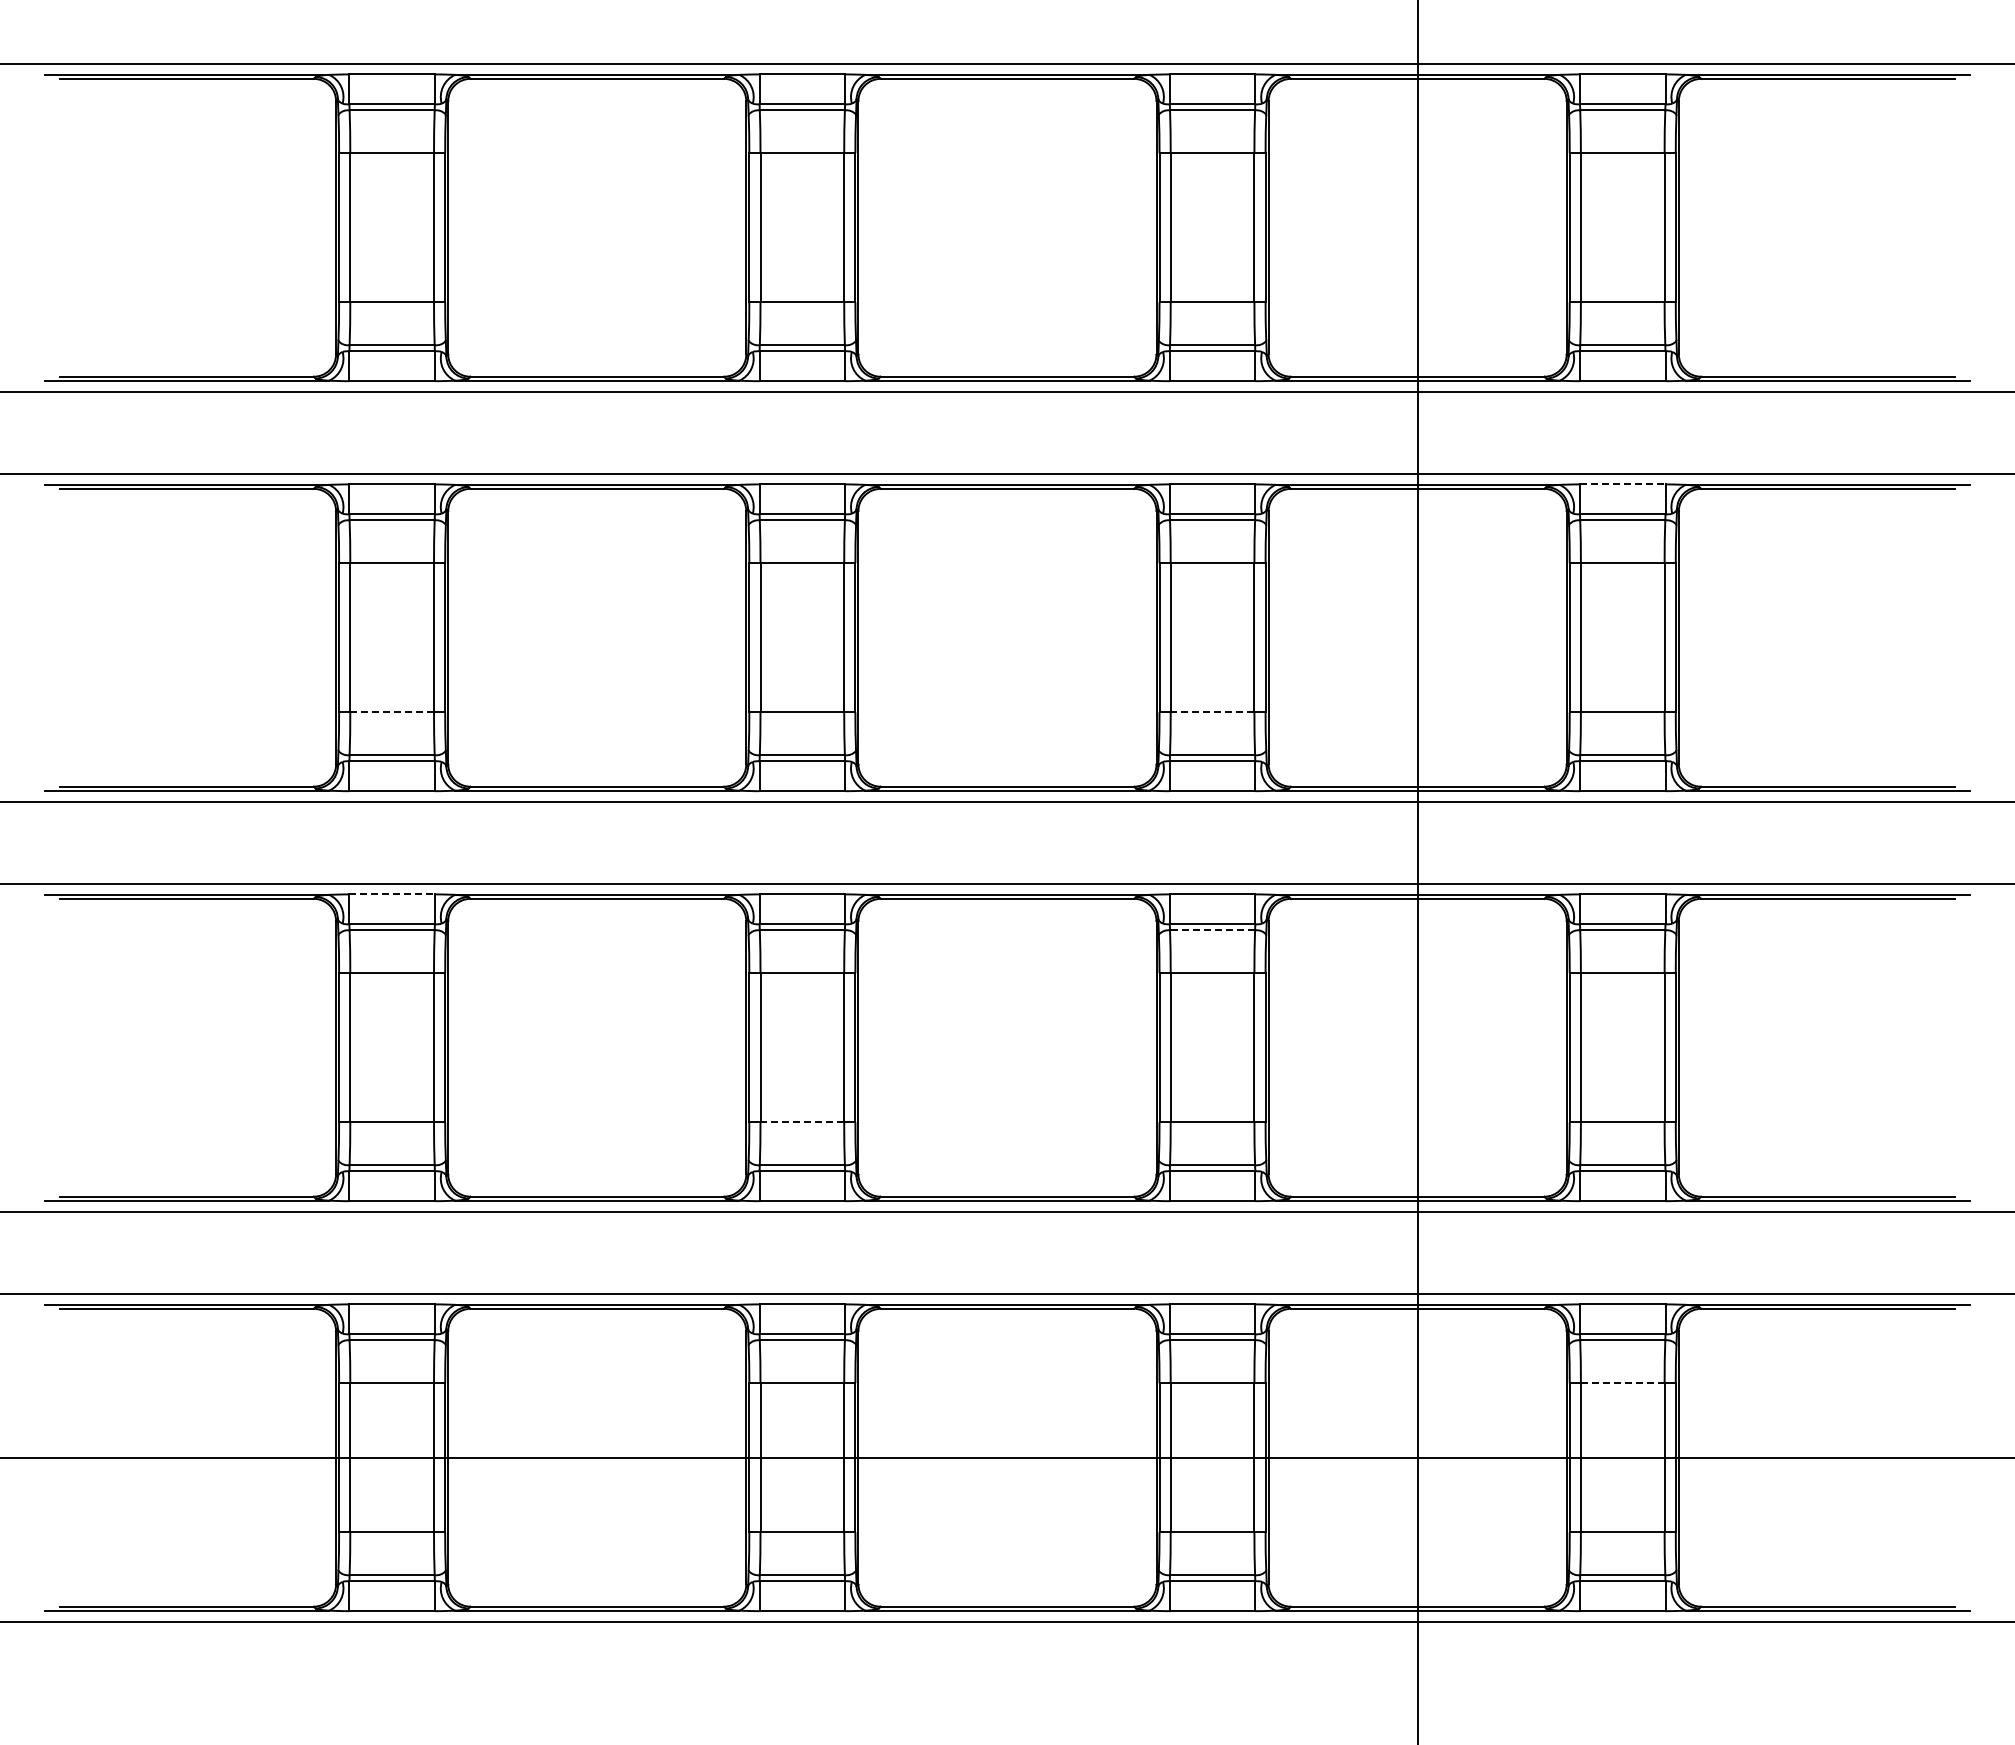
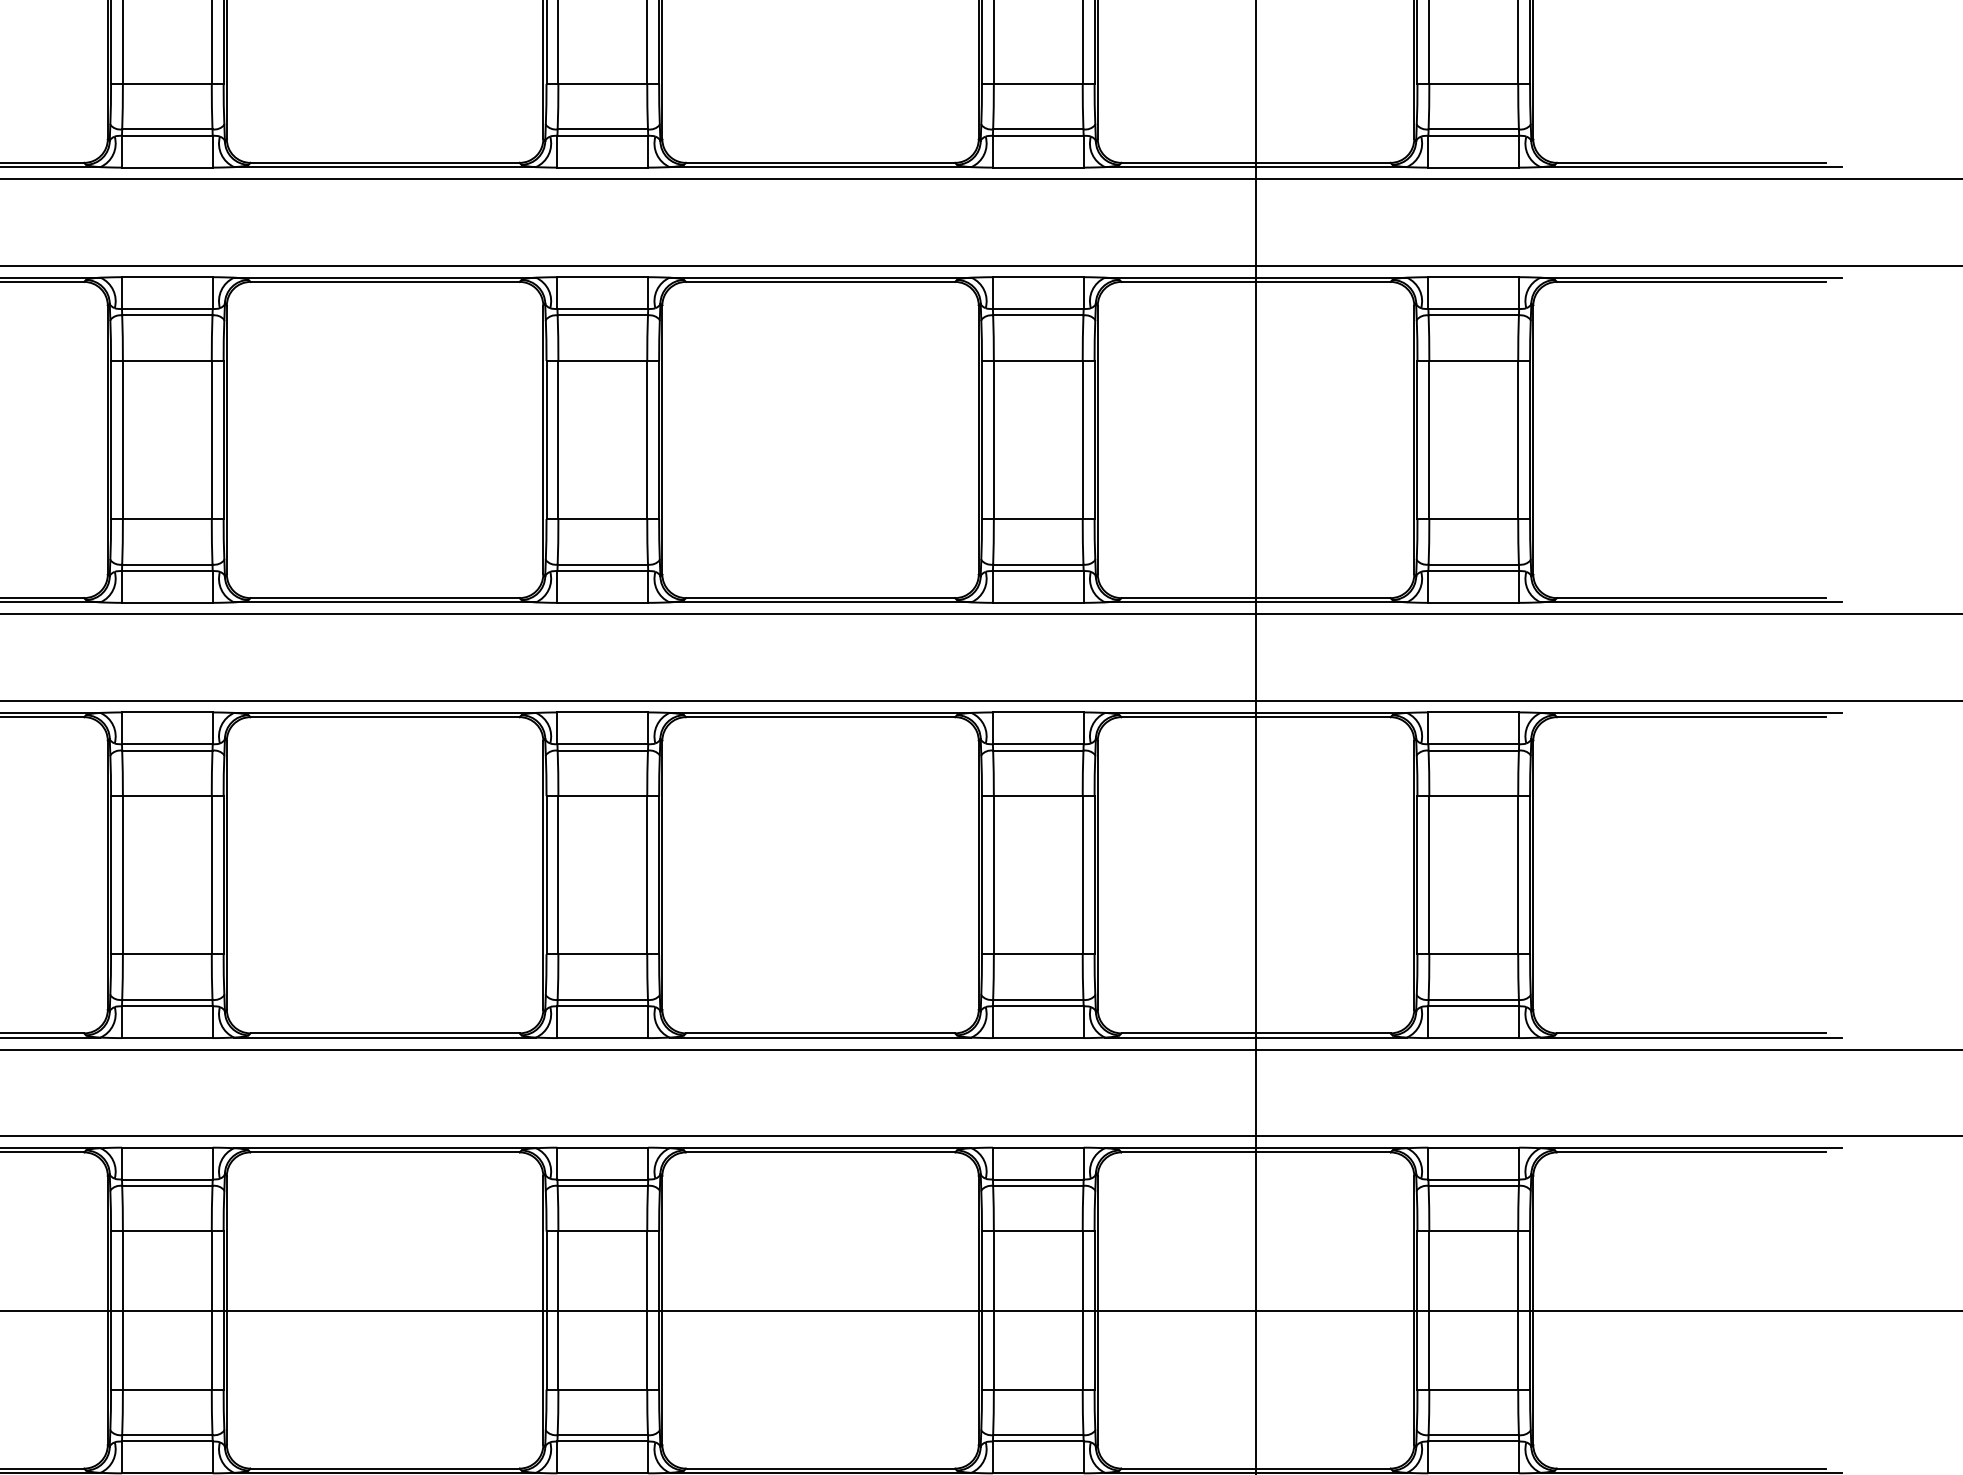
line: (1622, 484) -> (1473, 277), dashed -> solid
line: (392, 712) -> (167, 519), dashed -> solid
line: (1212, 712) -> (1038, 519), dashed -> solid
line: (392, 894) -> (167, 712), dashed -> solid
line: (1212, 930) -> (1038, 750), dashed -> solid
line: (802, 1122) -> (602, 954), dashed -> solid
line: (1622, 1383) -> (1473, 1231), dashed -> solid

